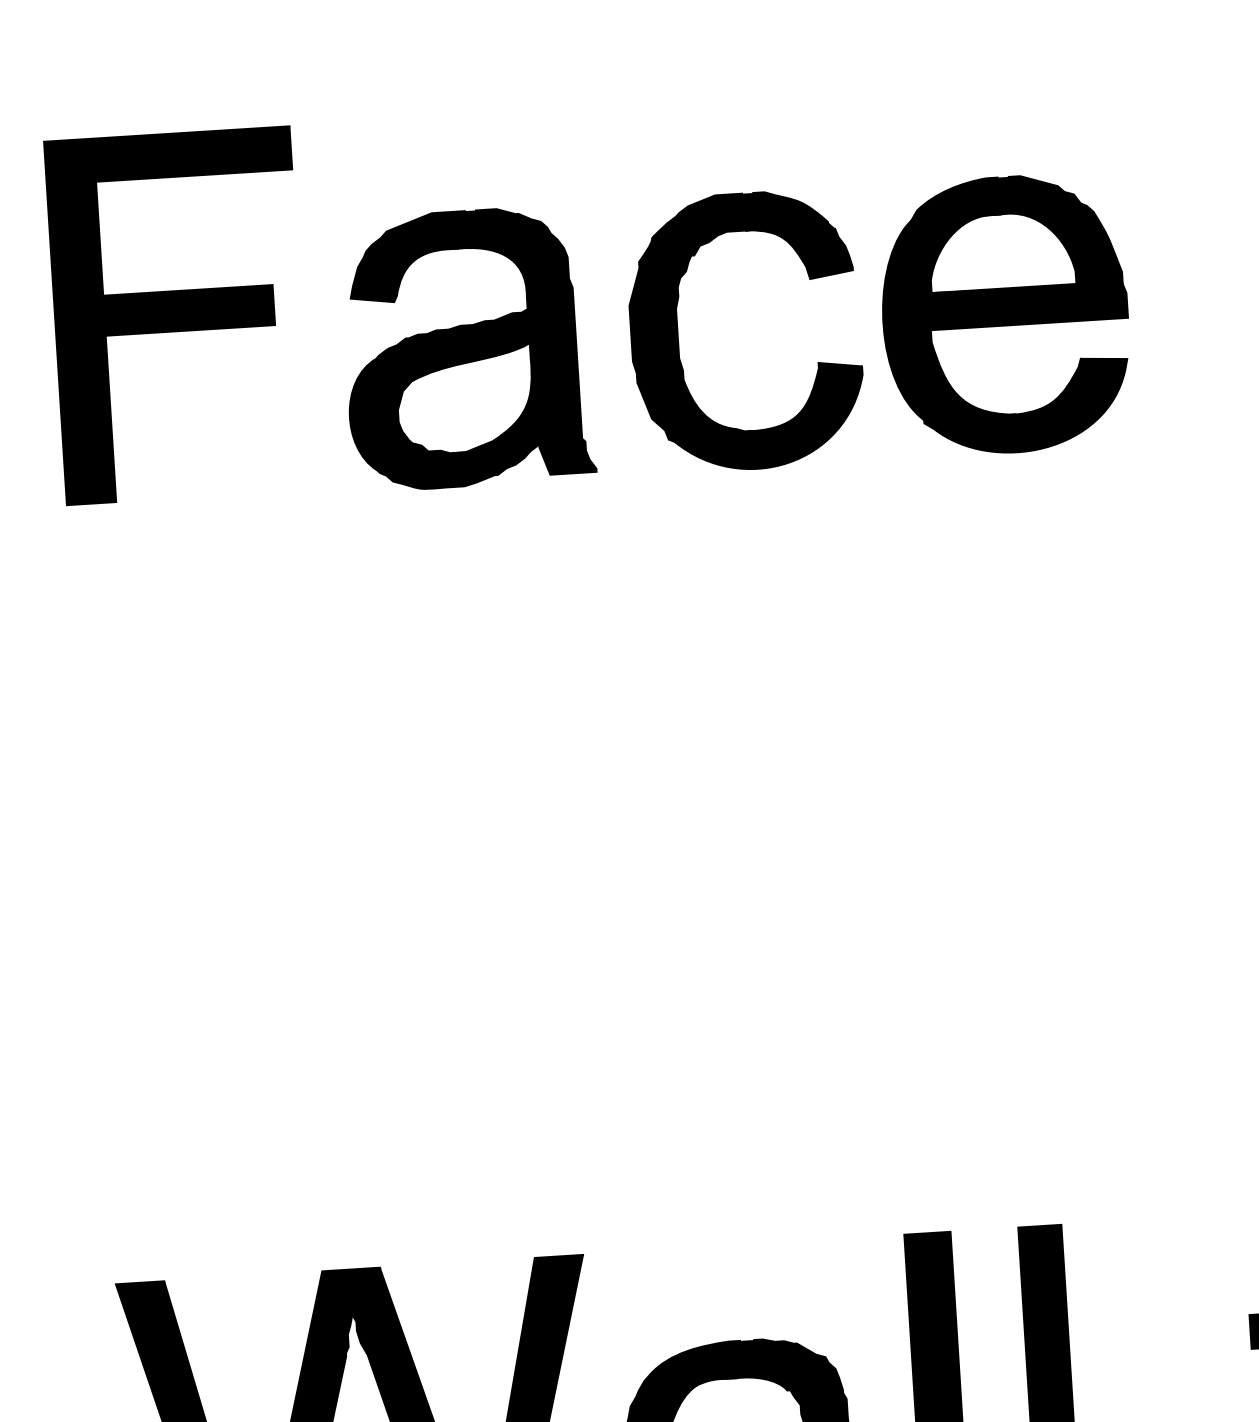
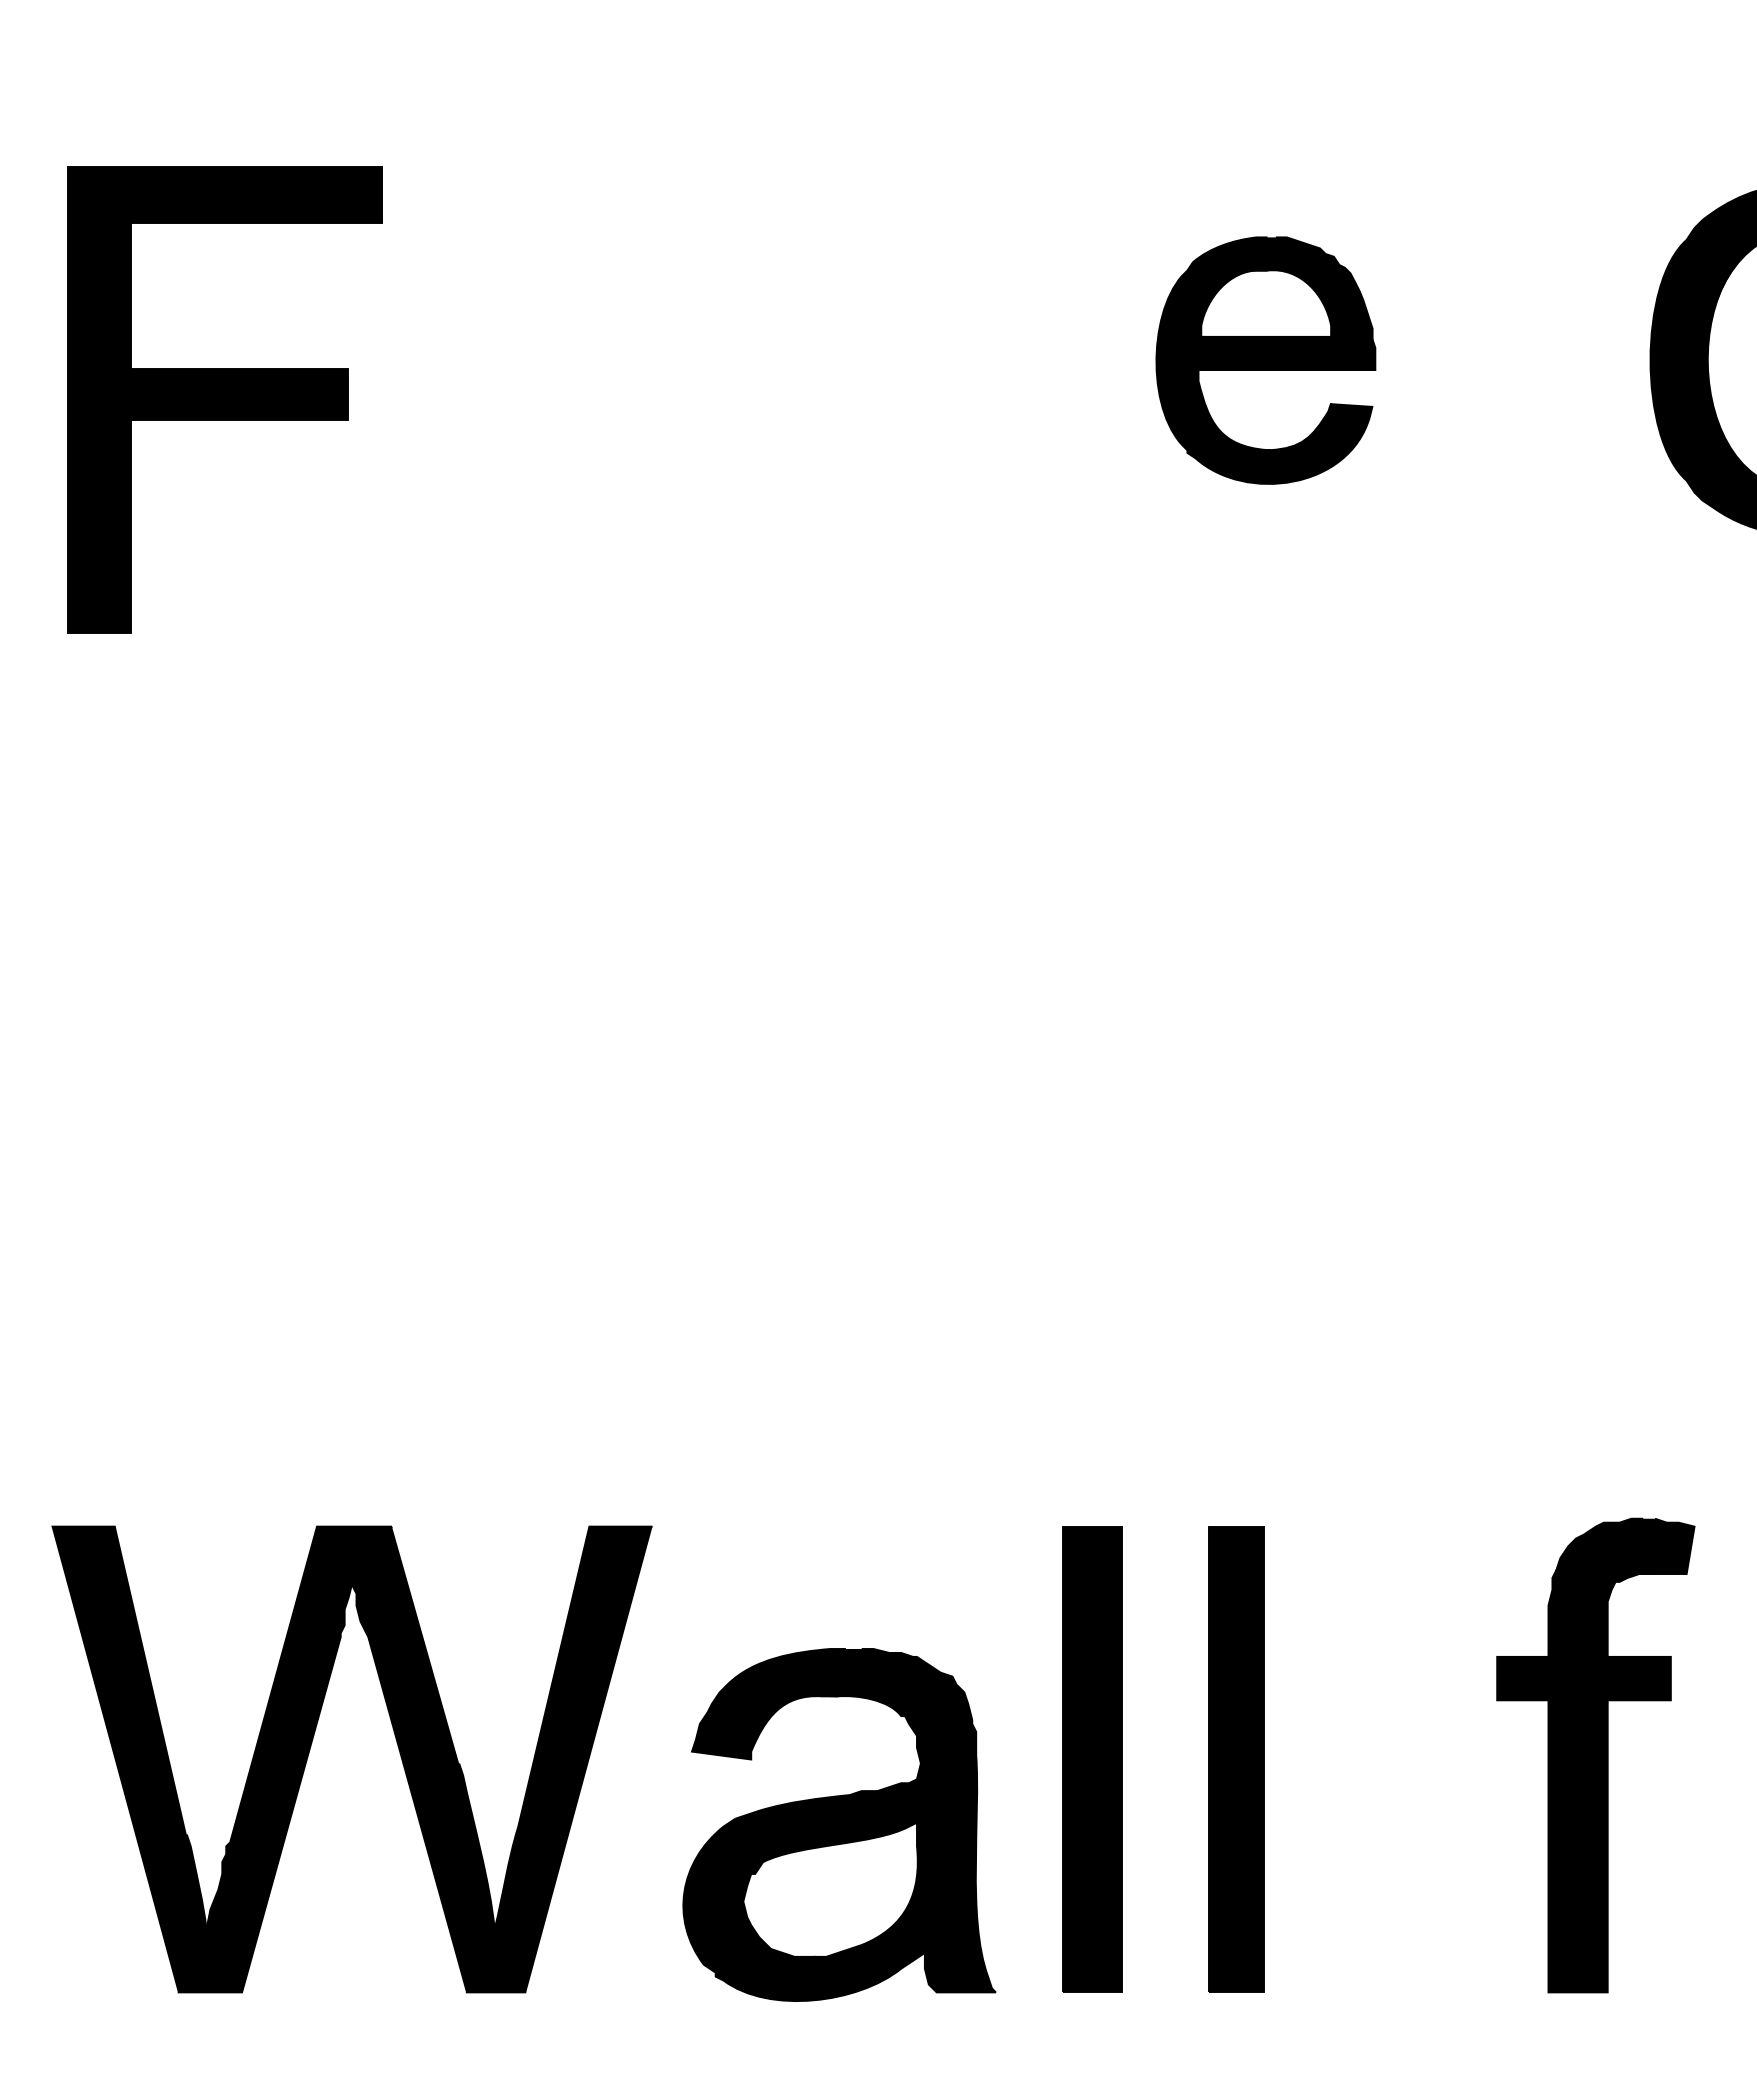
part: (1005, 314) -> (1265, 360), size x0.7
part: (177, 315) -> (224, 399), moved
part: (678, 335) -> (846, 360), removed
part: (467, 348) -> (576, 360), removed

